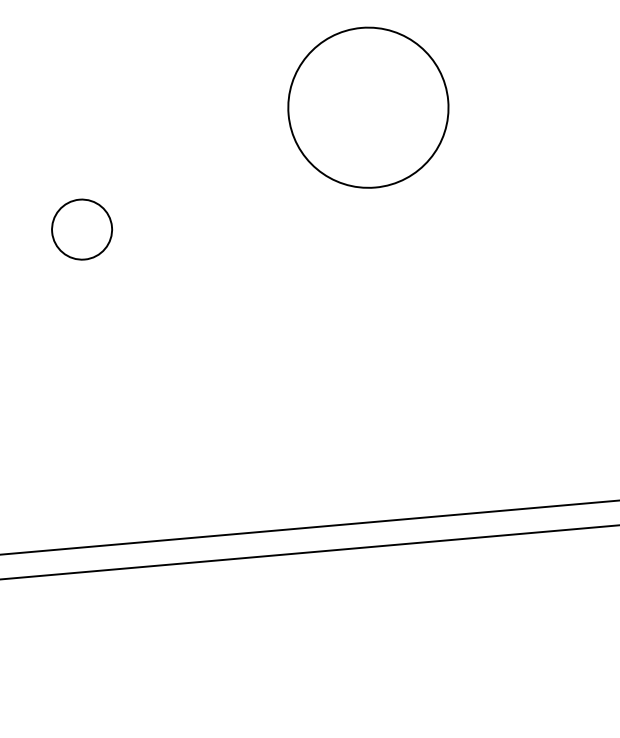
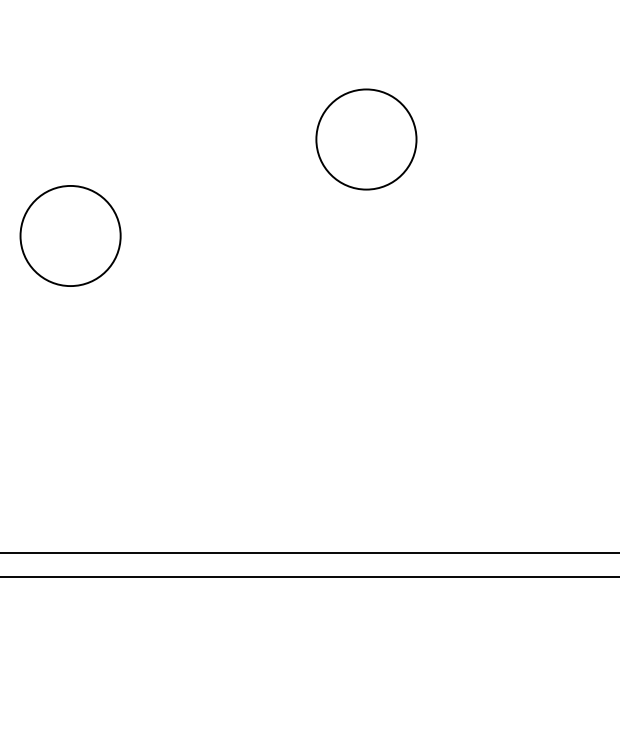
circle: (368, 107) -> (366, 139), size x0.62
circle: (81, 229) -> (70, 235), size x1.67

